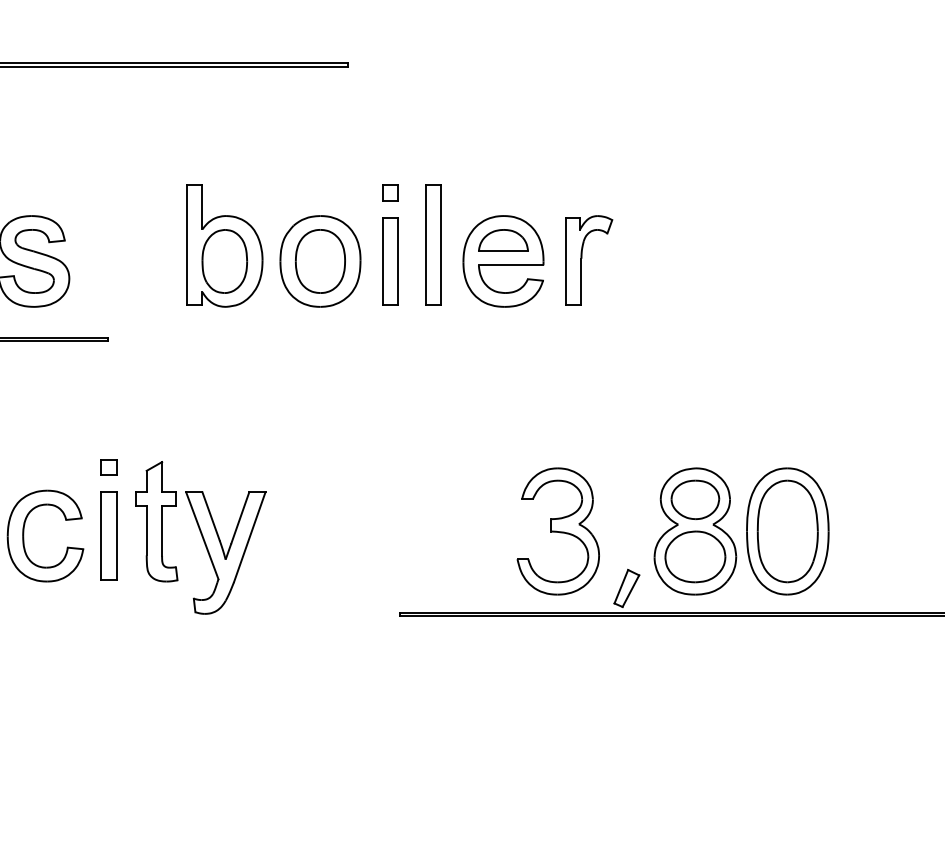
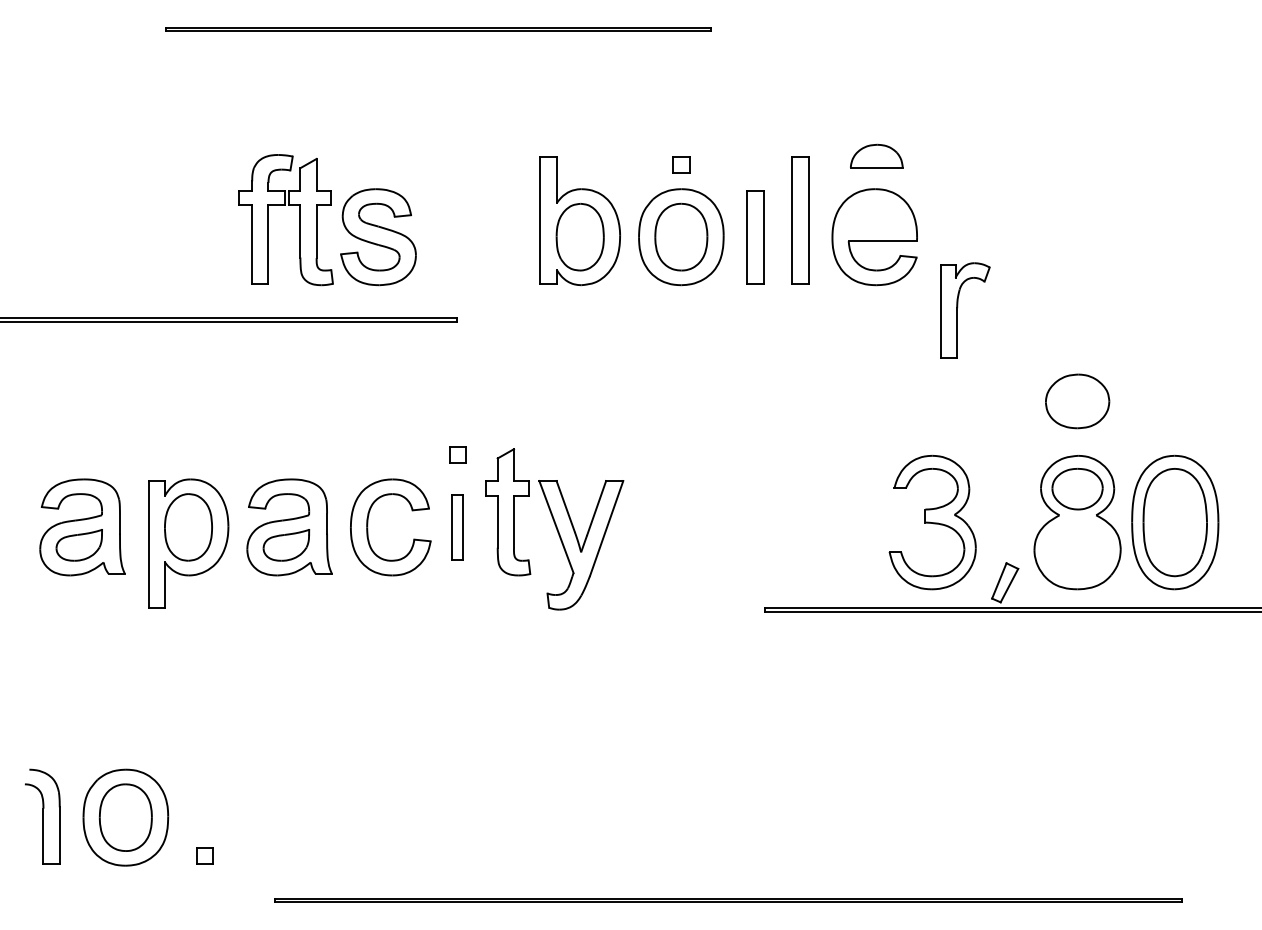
part: (390, 192) -> (681, 164), moved
part: (503, 240) -> (876, 155), moved
part: (582, 257) -> (958, 307), moved
part: (108, 536) -> (457, 527), size x0.7
part: (695, 556) -> (1077, 401), moved

